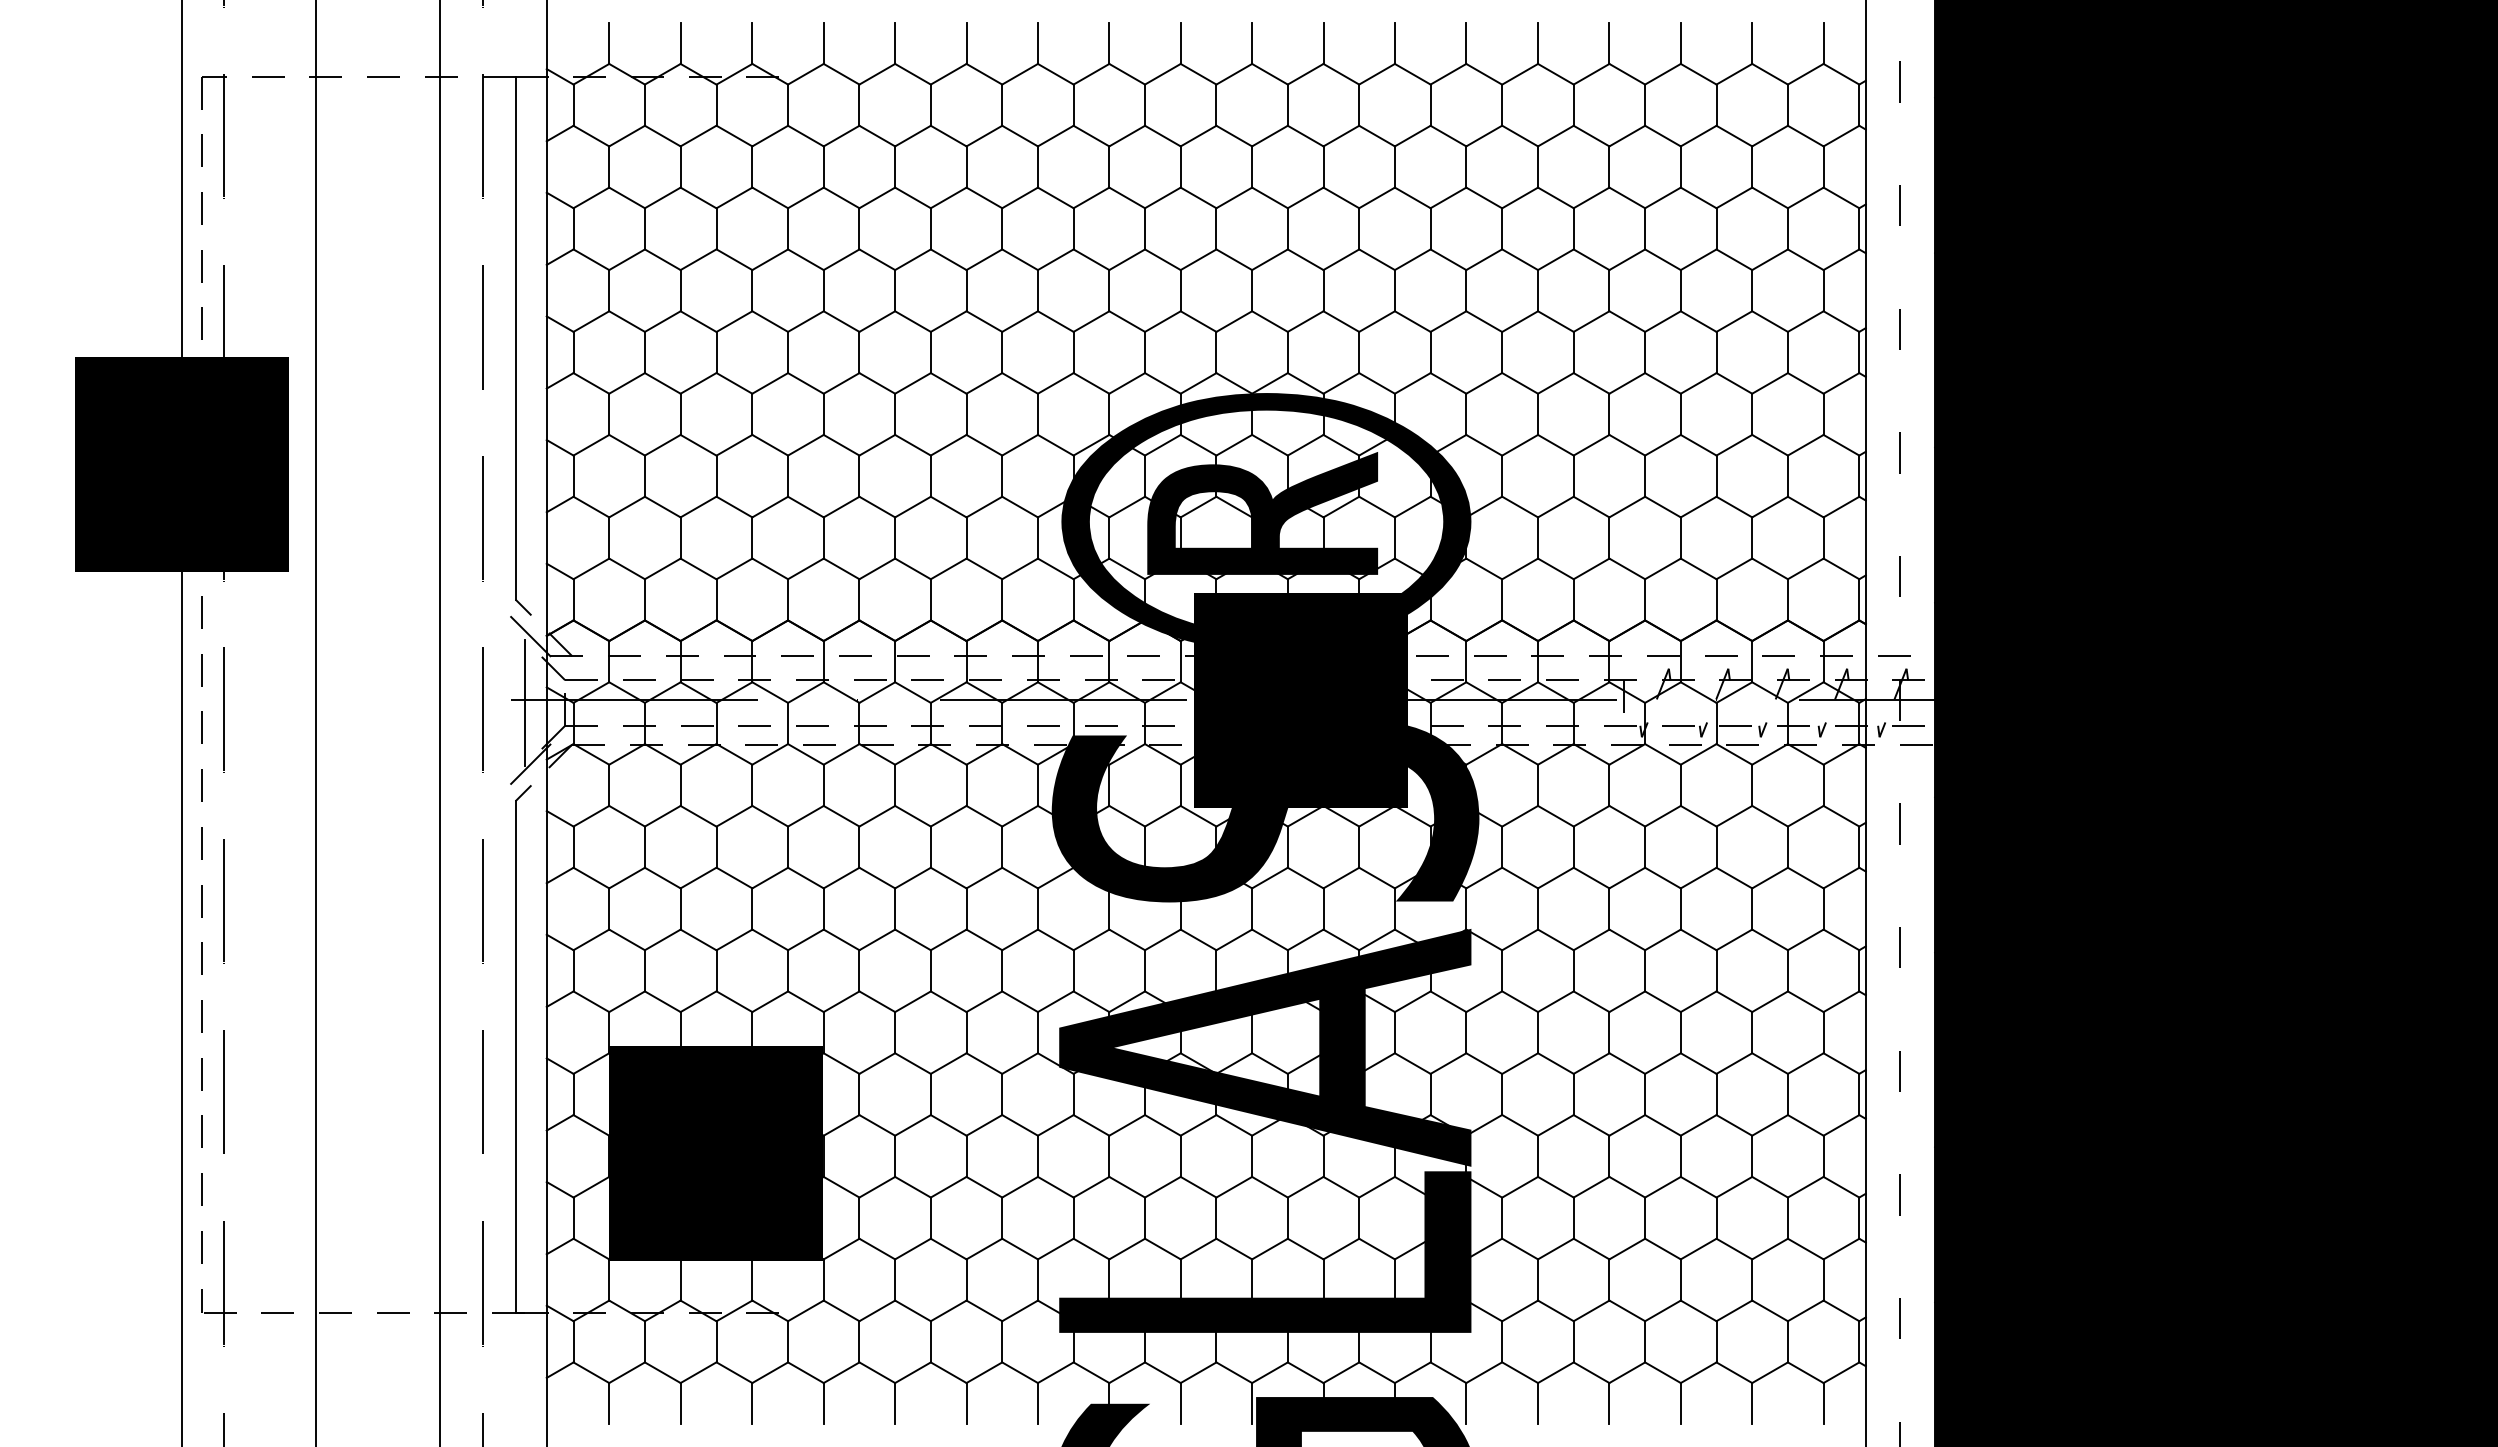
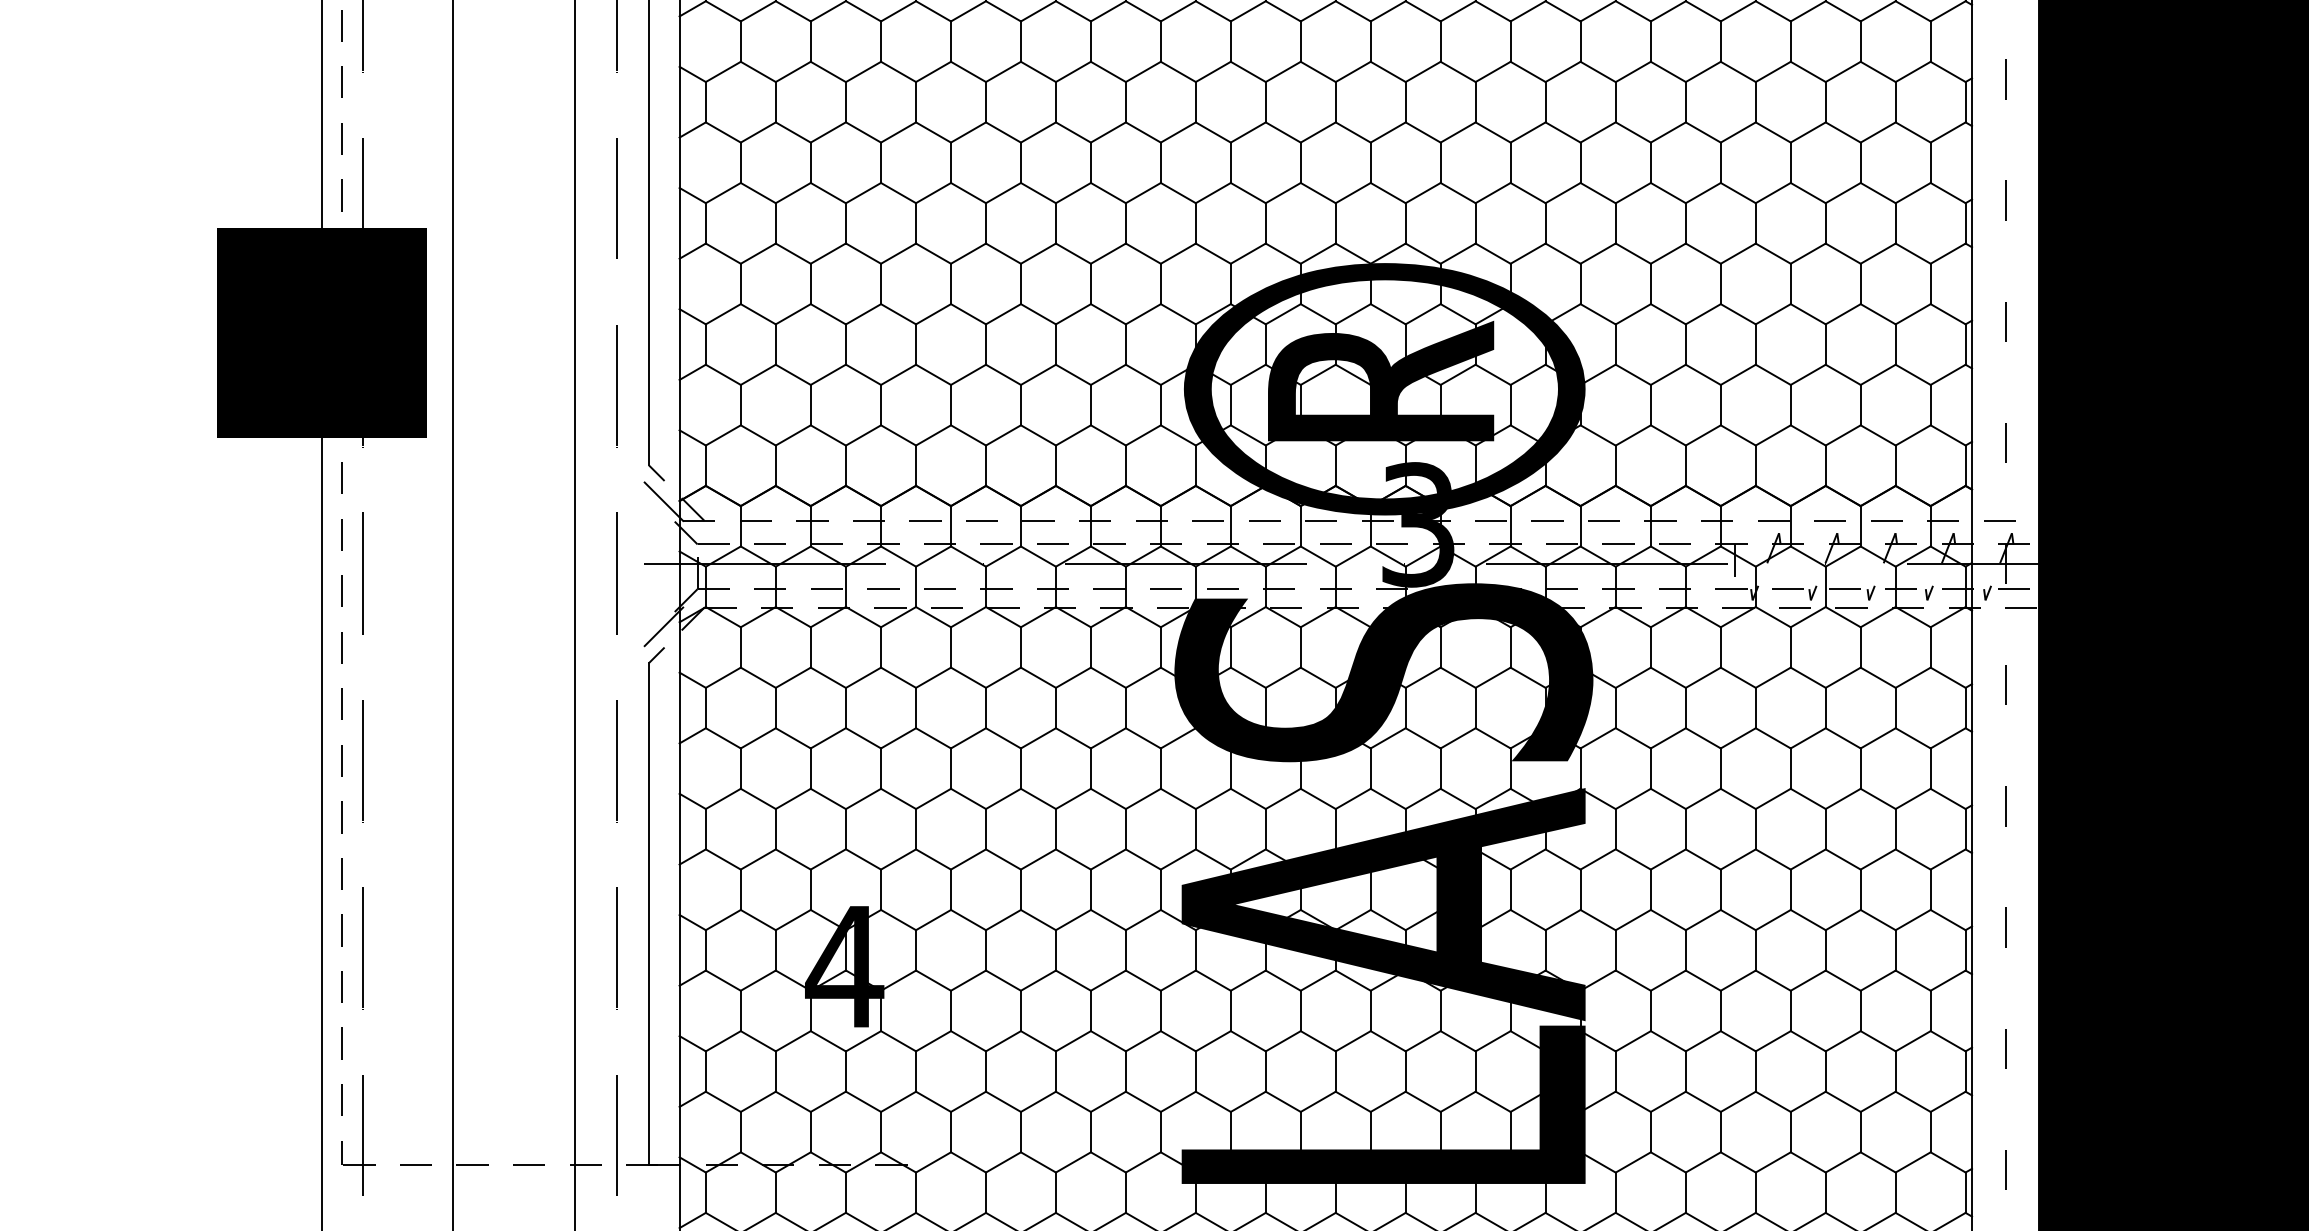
fill: (1300, 700) -> (1418, 564), removed
line: (525, 702) -> (658, 566), removed
fill: (715, 1153) -> (844, 1008), removed

